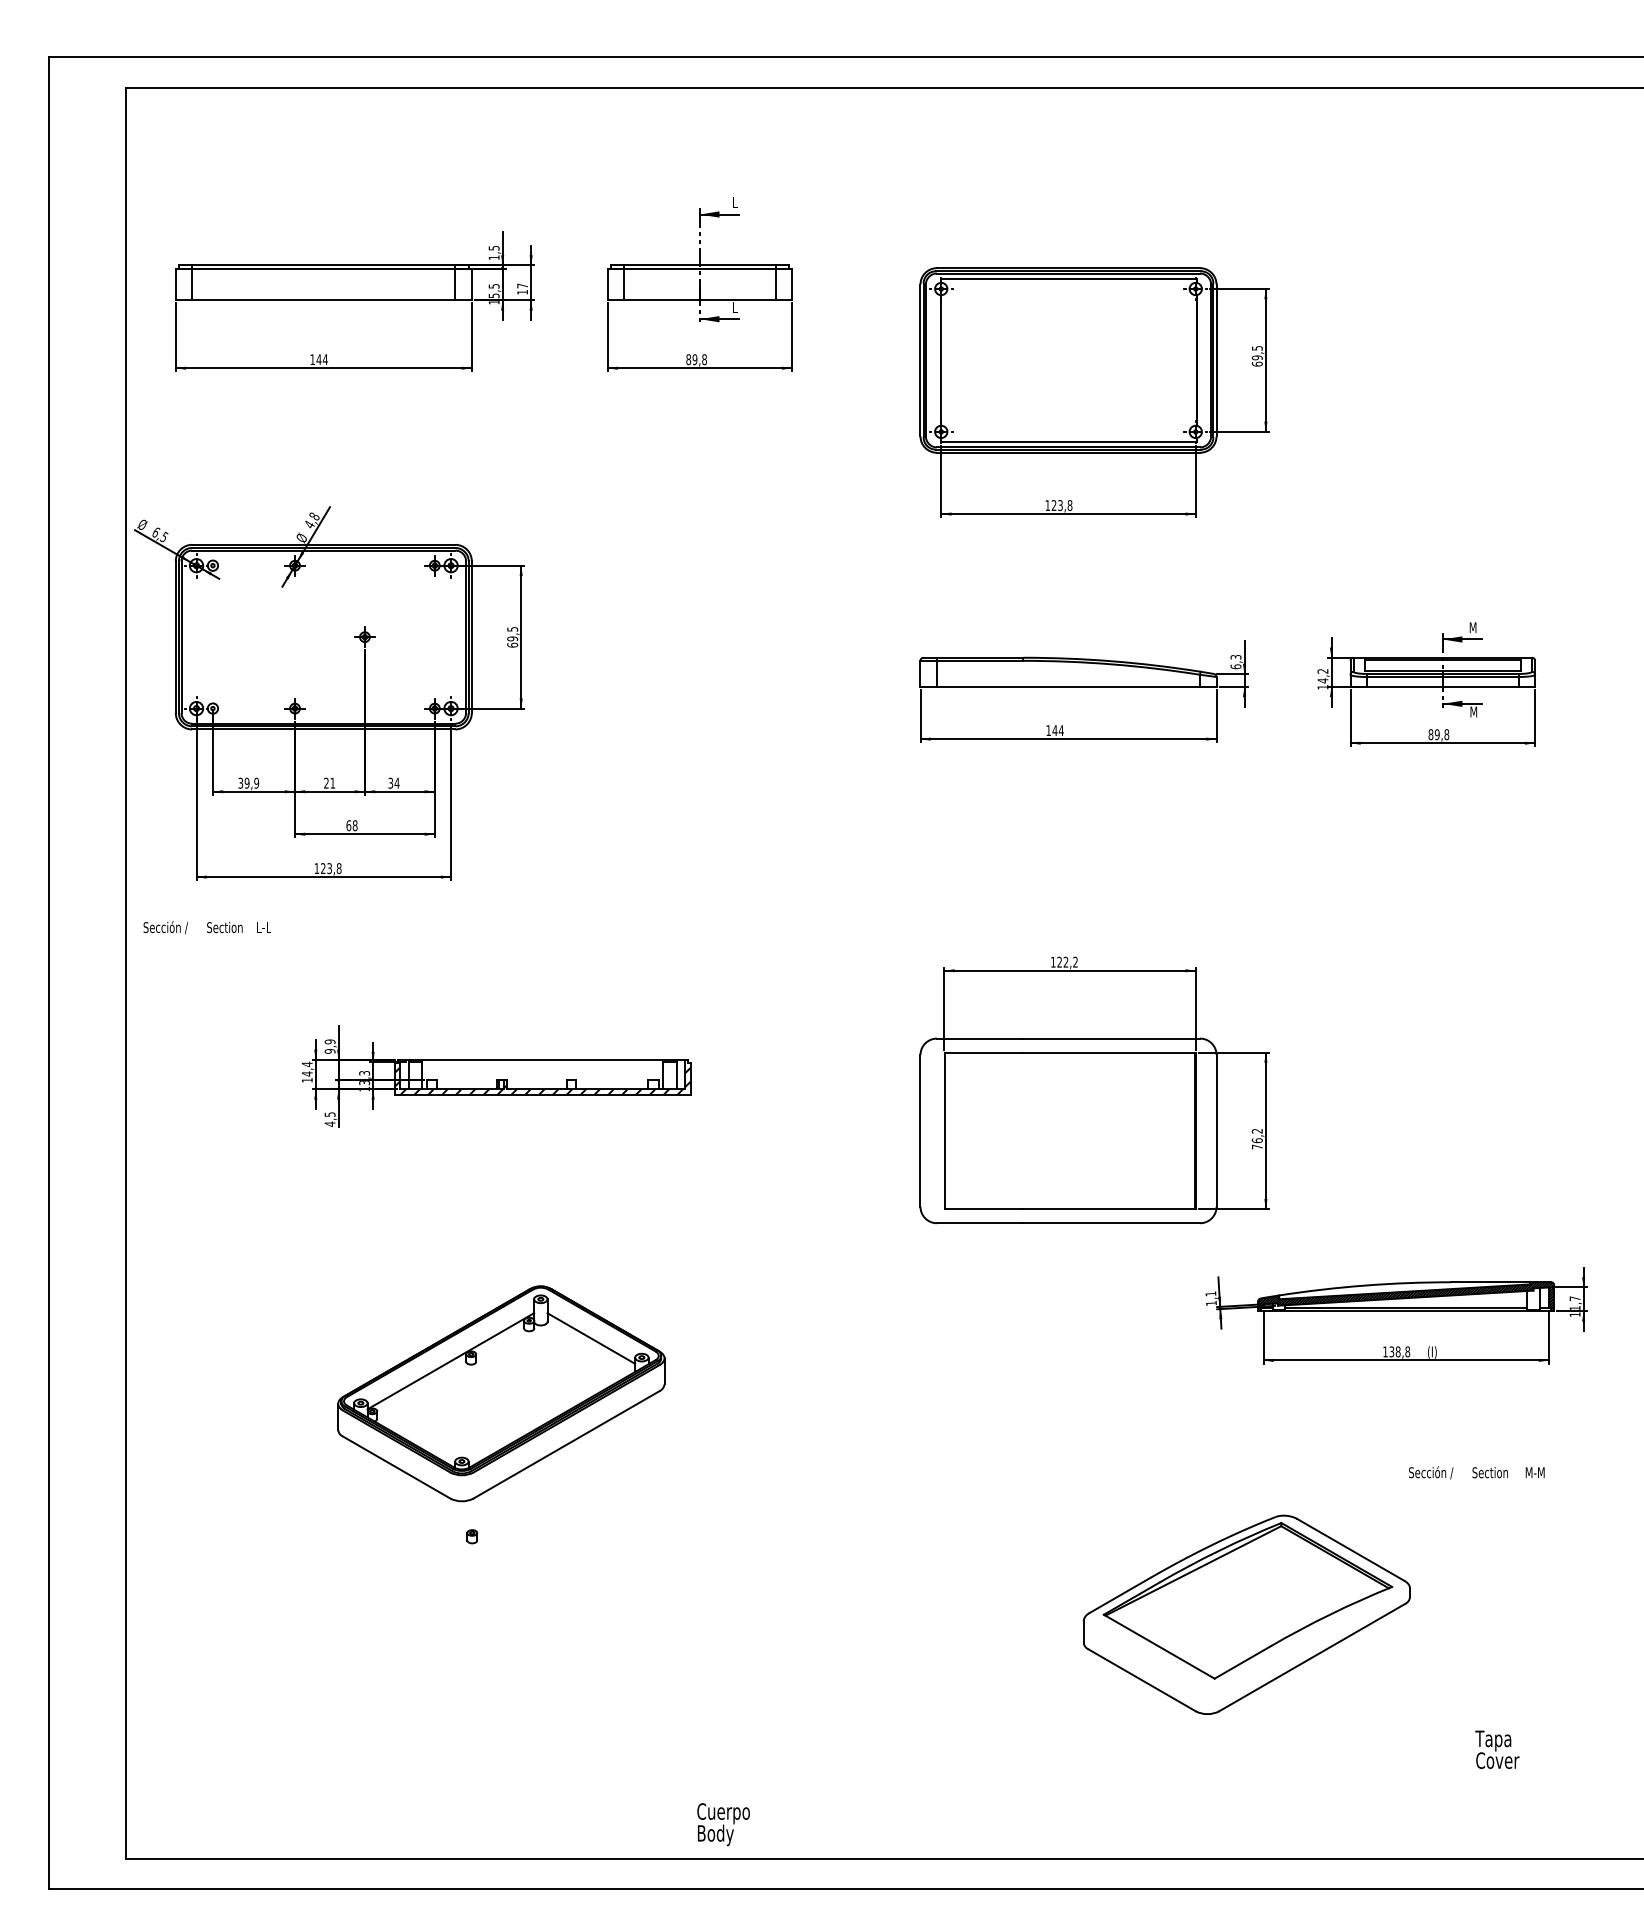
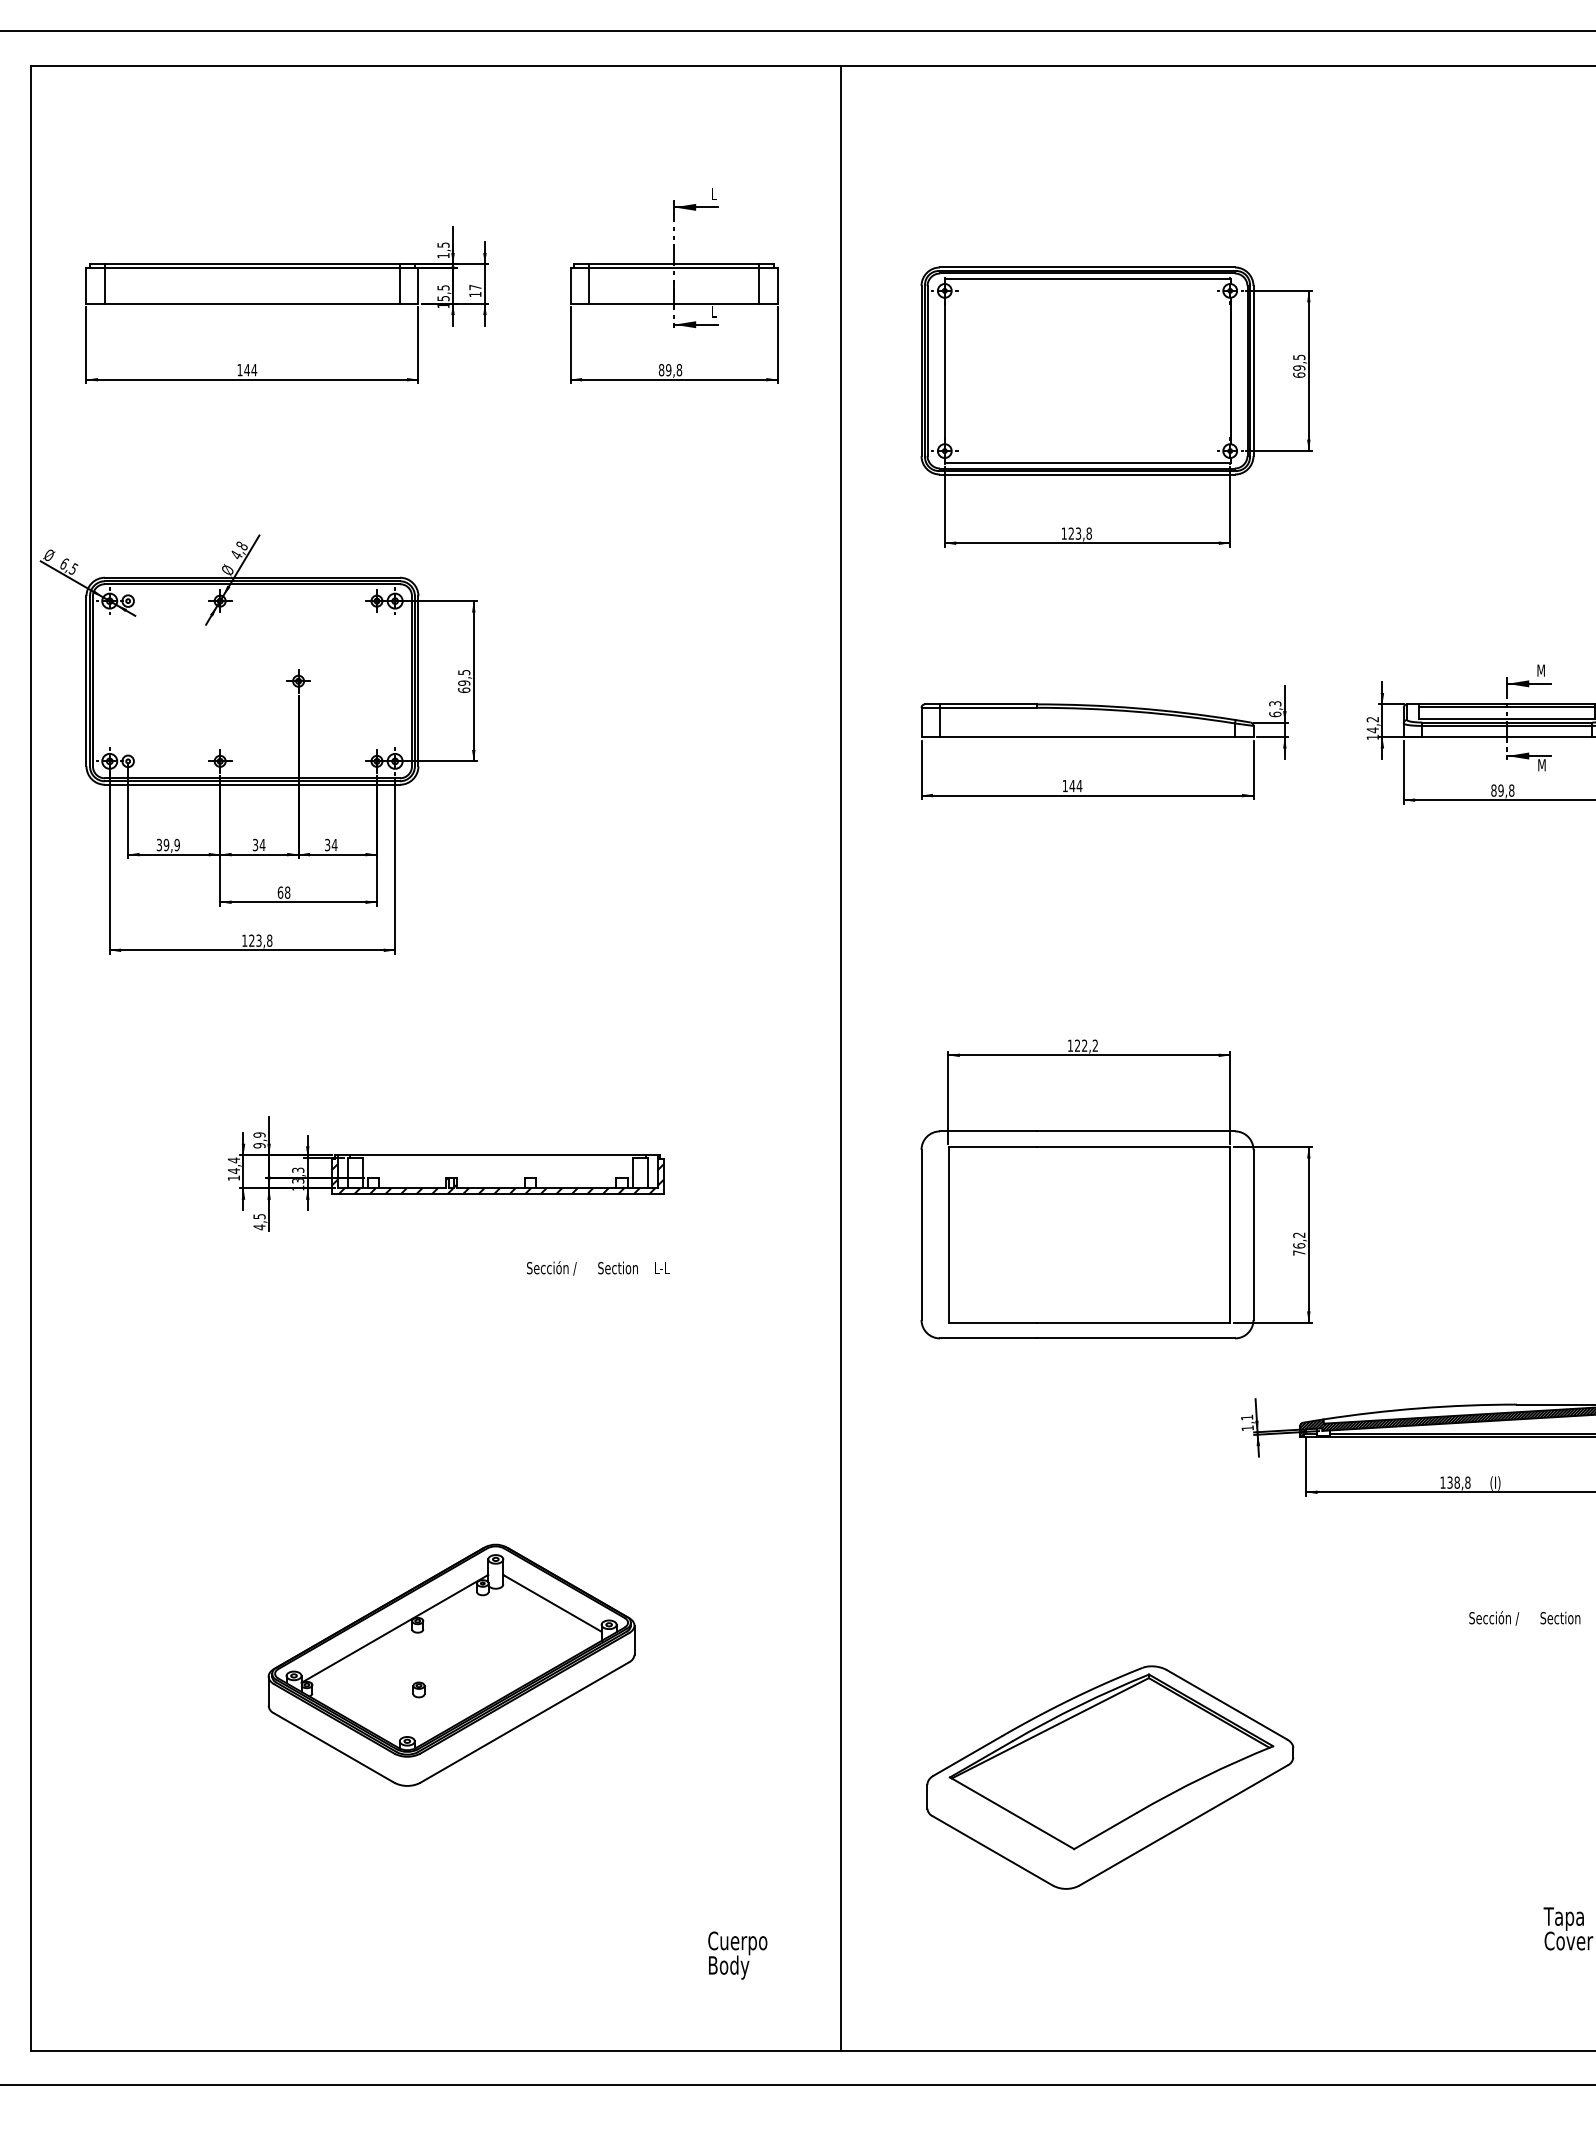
text: (329, 783) -> (258, 845), 21 -> 34
text: (206, 927) -> (597, 1268), moved
line: (848, 973) -> (840, 1058), added
part: (501, 1393) -> (451, 1665), moved
part: (1246, 1614) -> (1109, 1777), moved
text: (723, 1824) -> (737, 1955), moved

